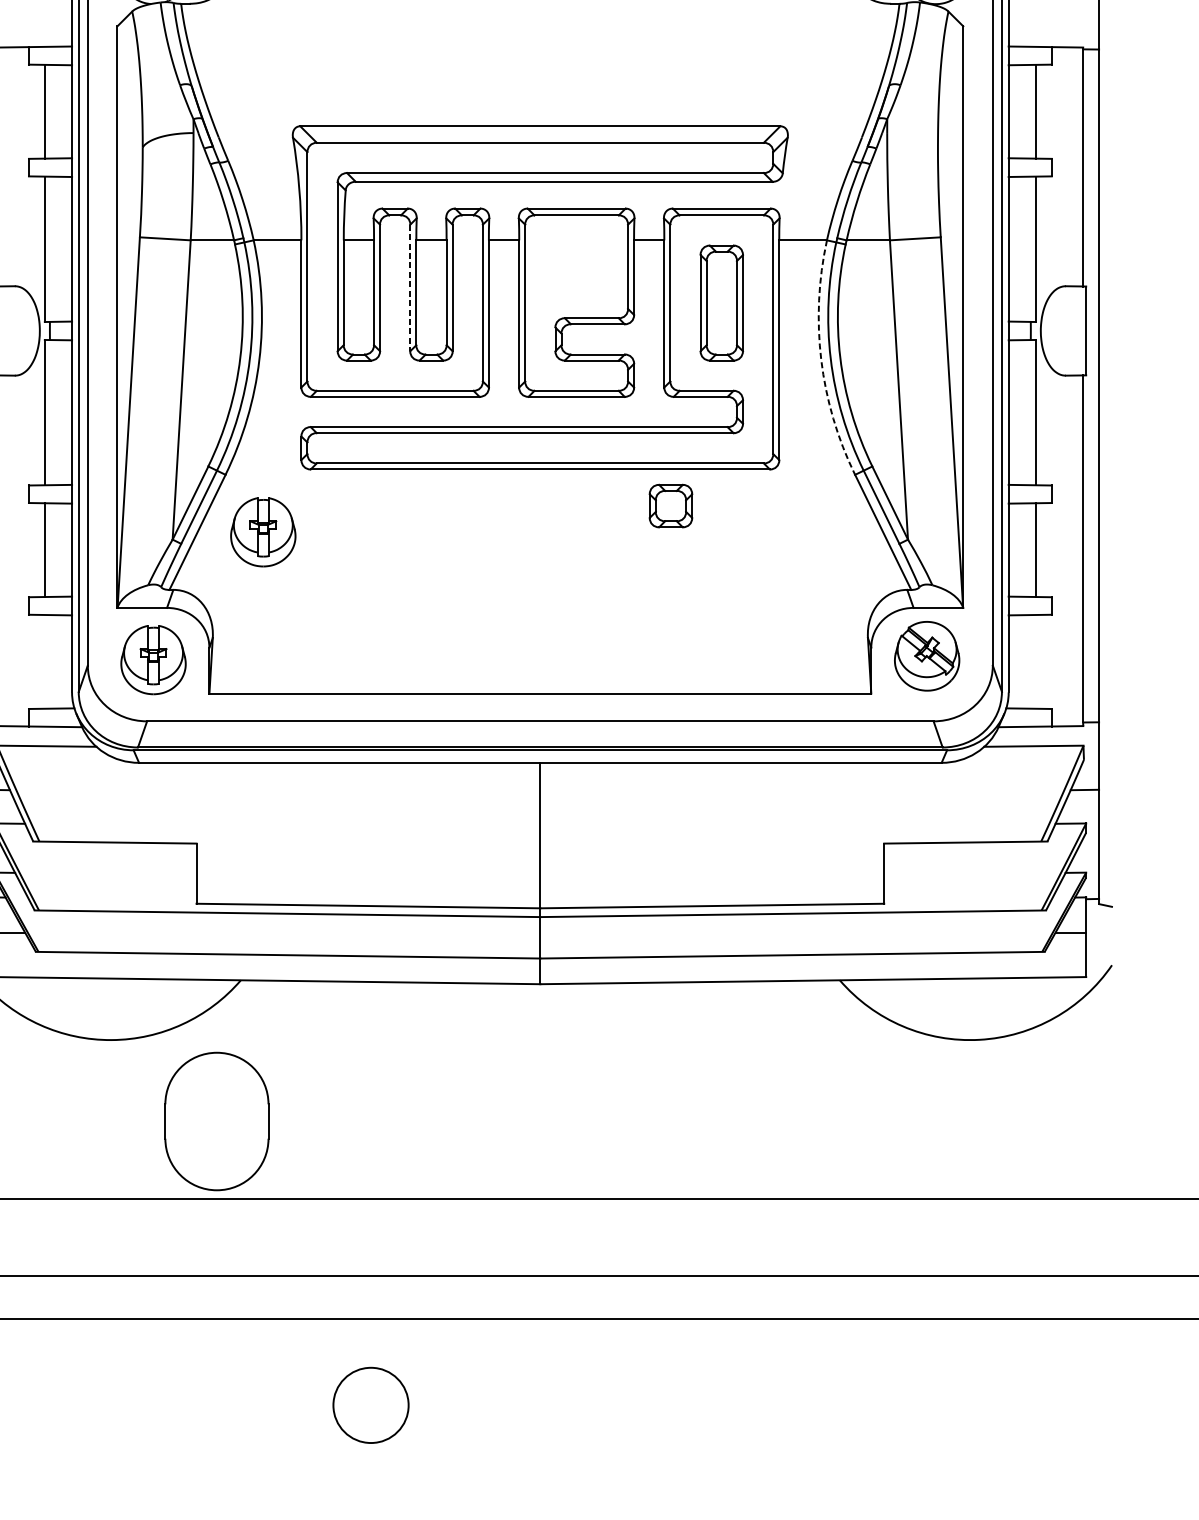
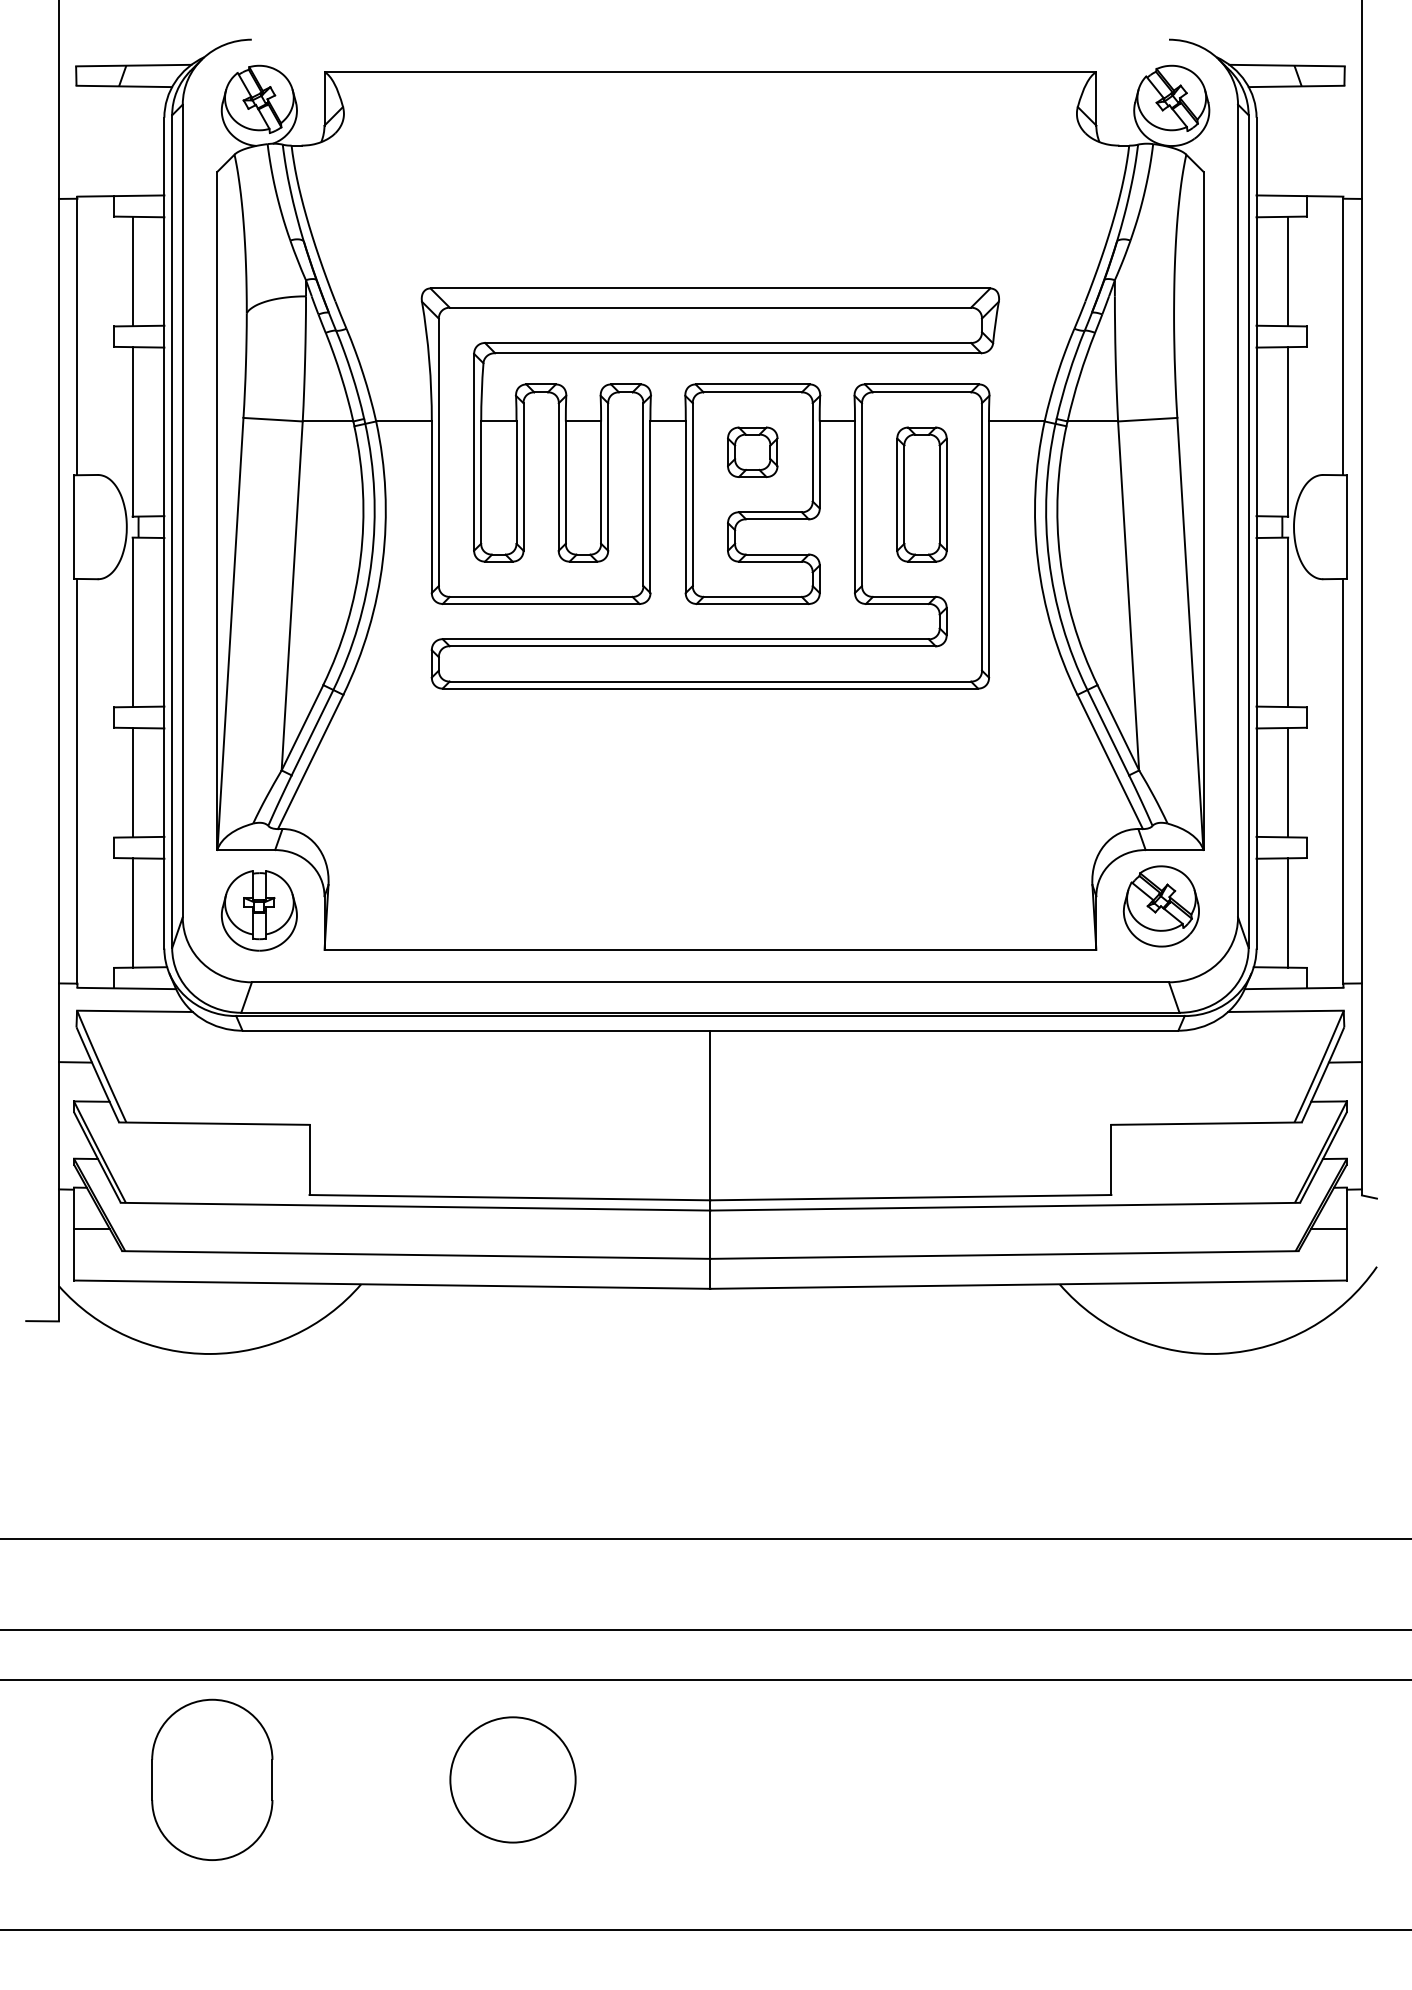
line: (410, 287) -> (558, 476), dashed -> solid
arc: (820, 359) -> (1037, 560), dashed -> solid
part: (670, 506) -> (752, 452), moved
part: (263, 531) -> (387, 761), removed
line: (44, 661) -> (132, 912), added
line: (1036, 661) -> (1288, 912), added
part: (217, 1121) -> (212, 1779), moved
circle: (370, 1405) -> (512, 1779), size x1.43

